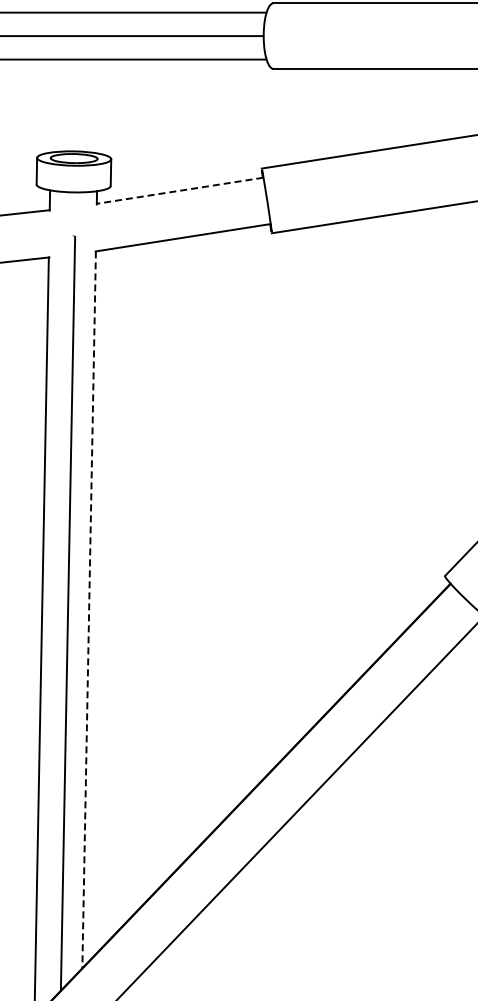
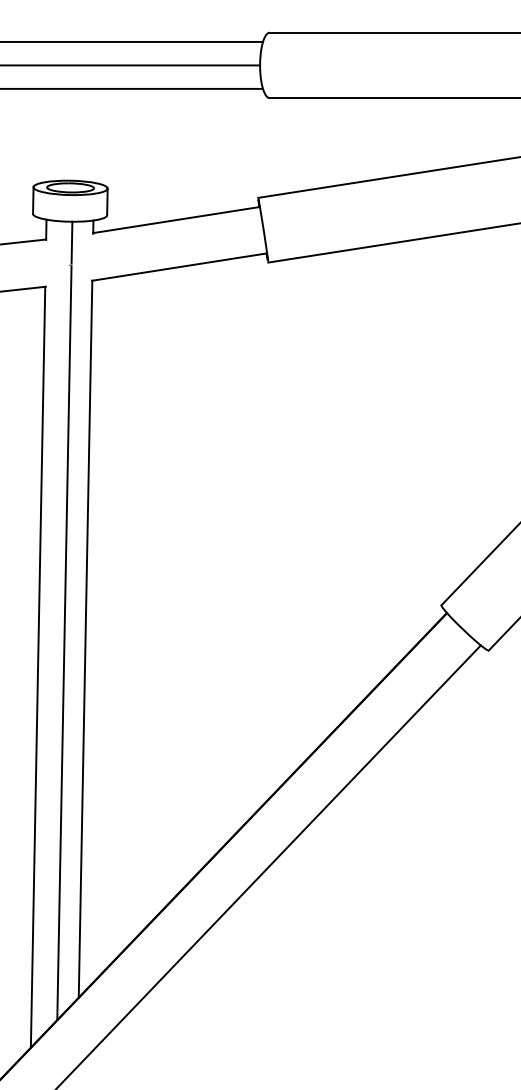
line: (179, 191) -> (175, 220), dashed -> solid
line: (75, 213) -> (71, 242), added
line: (89, 610) -> (85, 639), dashed -> solid

